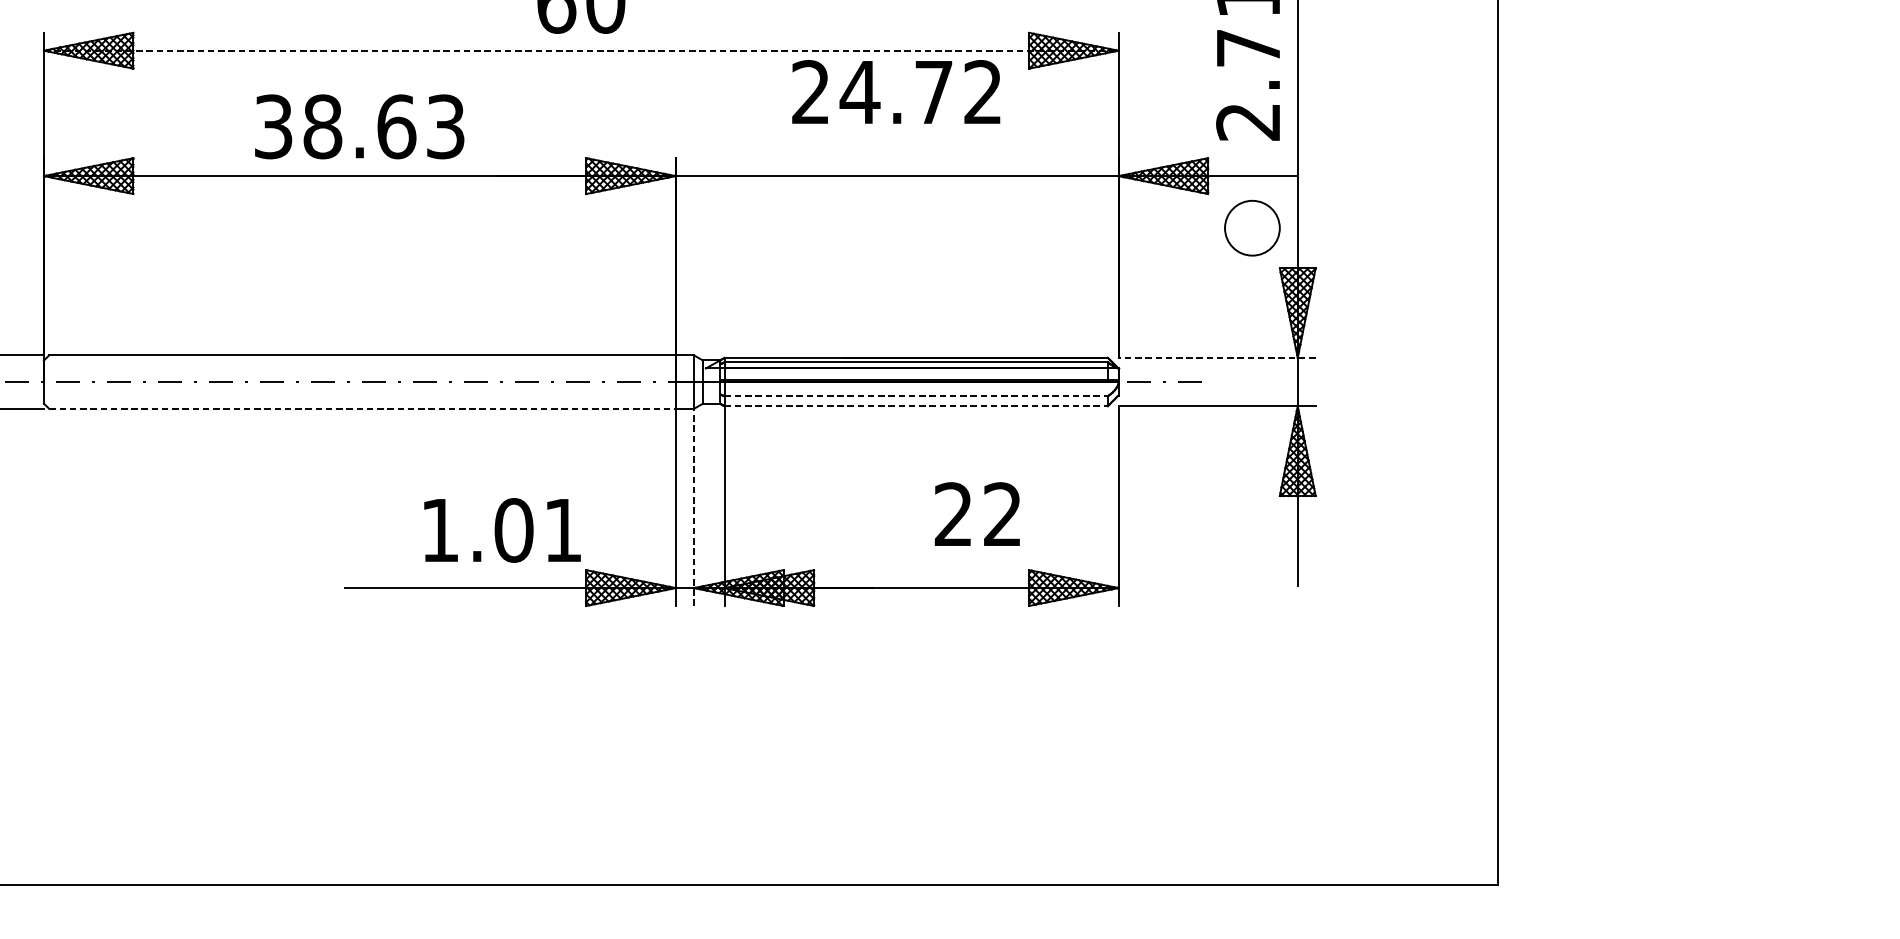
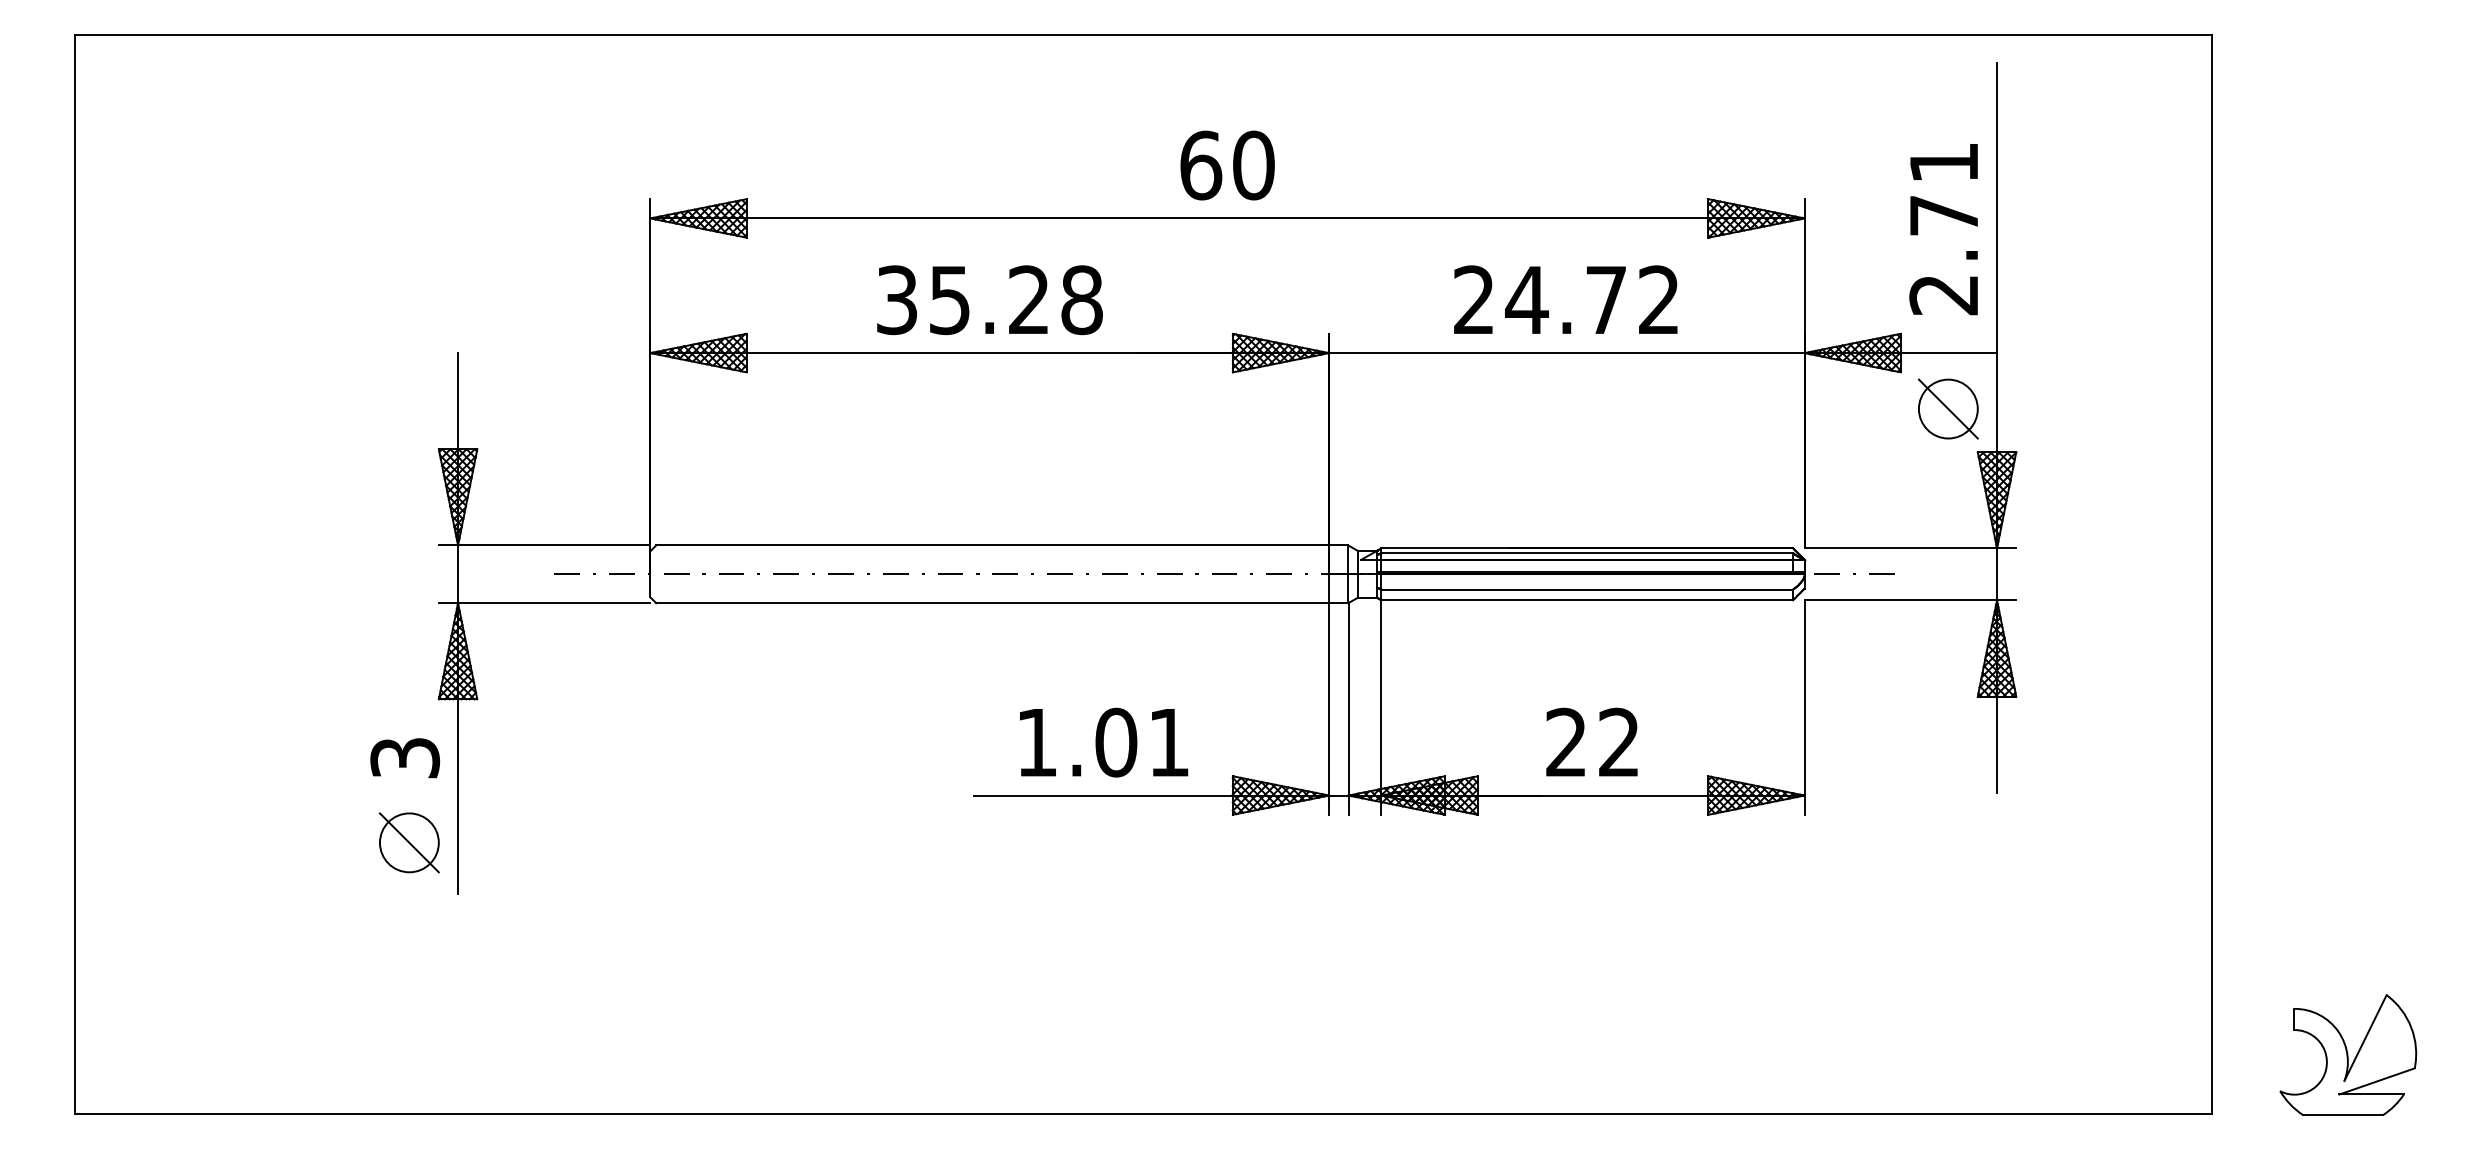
line: (582, 50) -> (1228, 218), dashed -> solid
text: (895, 91) -> (1565, 299), moved
text: (383, 127) -> (1015, 300), 38.63 -> 35.28
line: (1251, 227) -> (1947, 408), added
line: (1217, 358) -> (1910, 548), dashed -> solid
line: (916, 396) -> (1587, 589), dashed -> solid
line: (916, 406) -> (1587, 600), dashed -> solid
line: (363, 409) -> (993, 603), dashed -> solid
line: (693, 507) -> (1348, 708), dashed -> solid
text: (976, 513) -> (1591, 741), moved
text: (503, 530) -> (1104, 742), moved
part: (1624, 829) -> (2348, 1054), added

